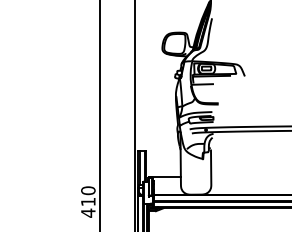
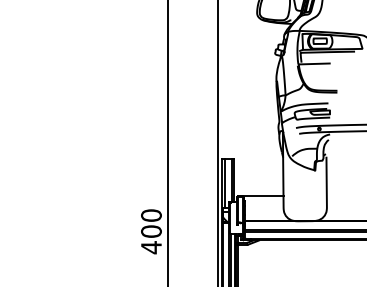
text: (88, 201) -> (151, 230), 410 -> 400

